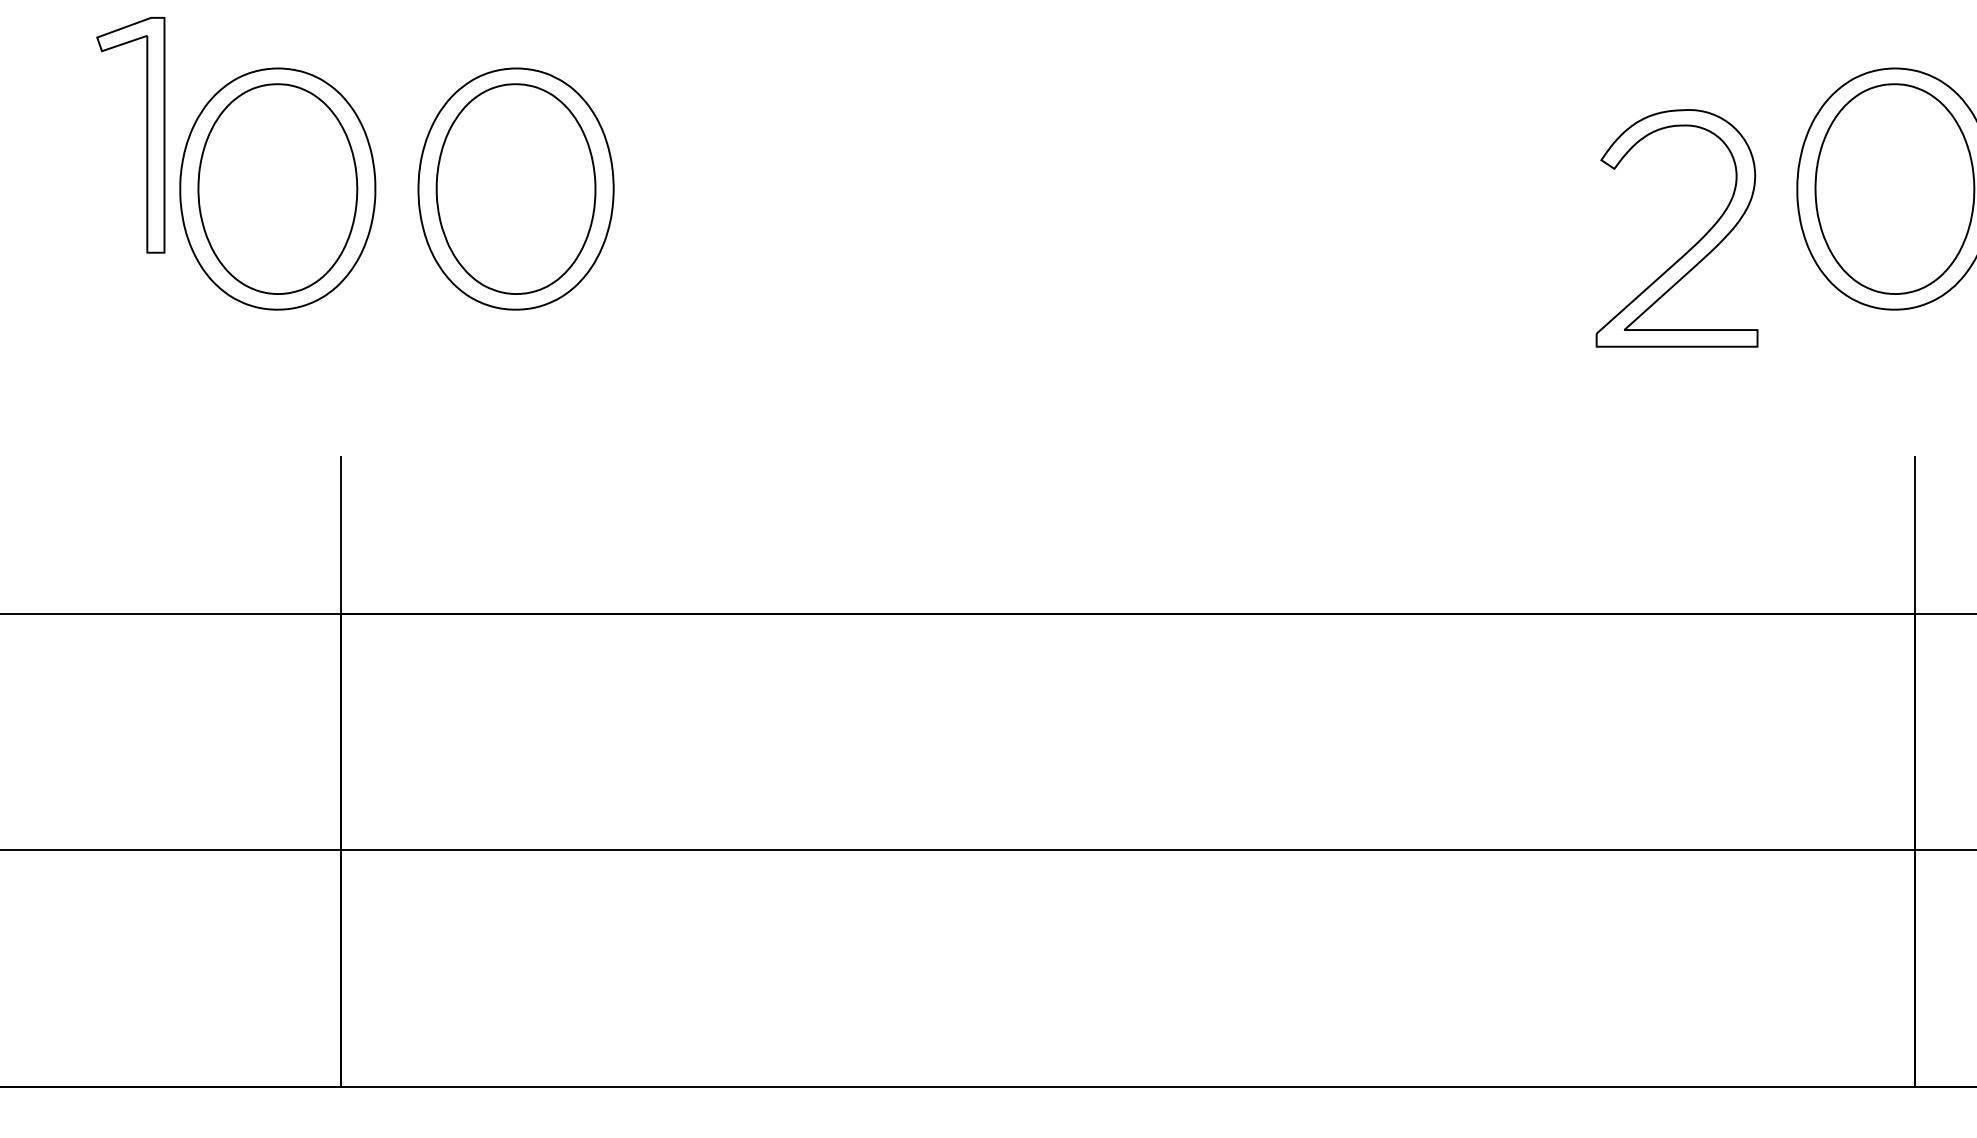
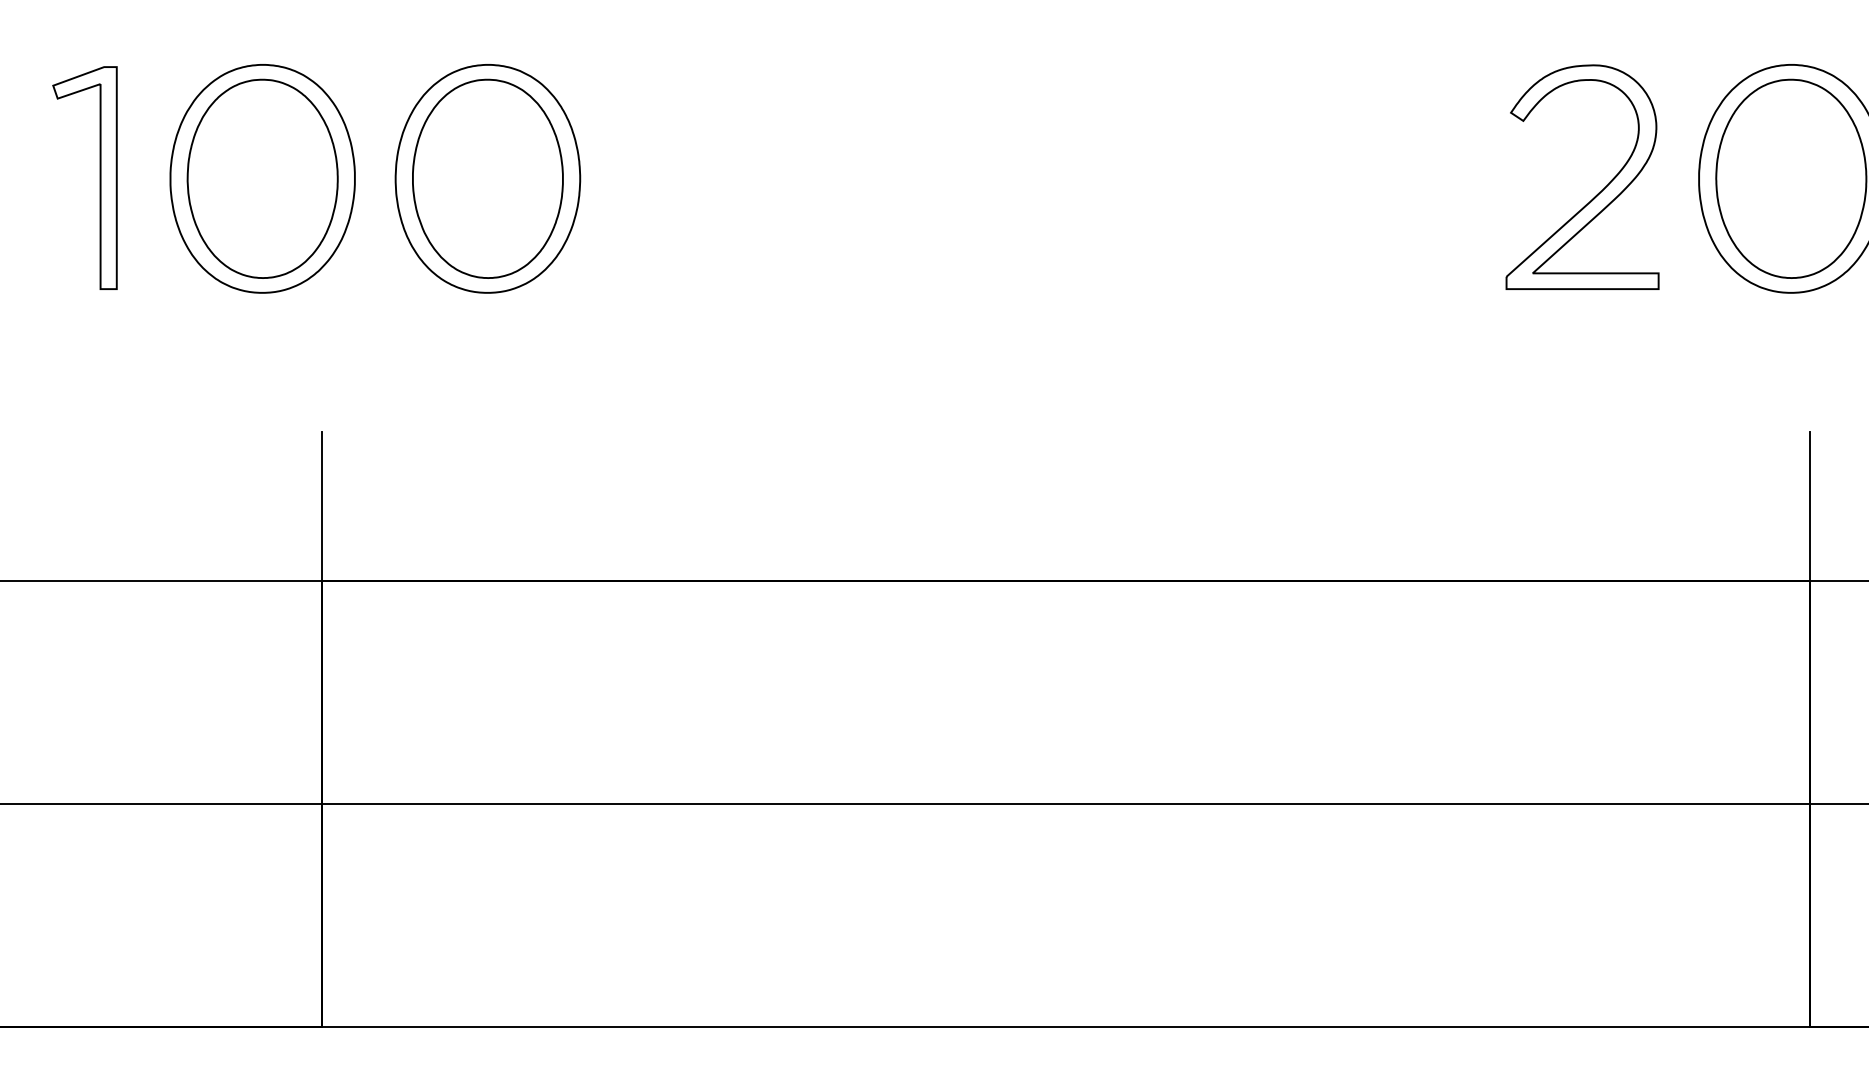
part: (146, 135) -> (99, 178), moved
part: (1693, 245) -> (1598, 193), moved

